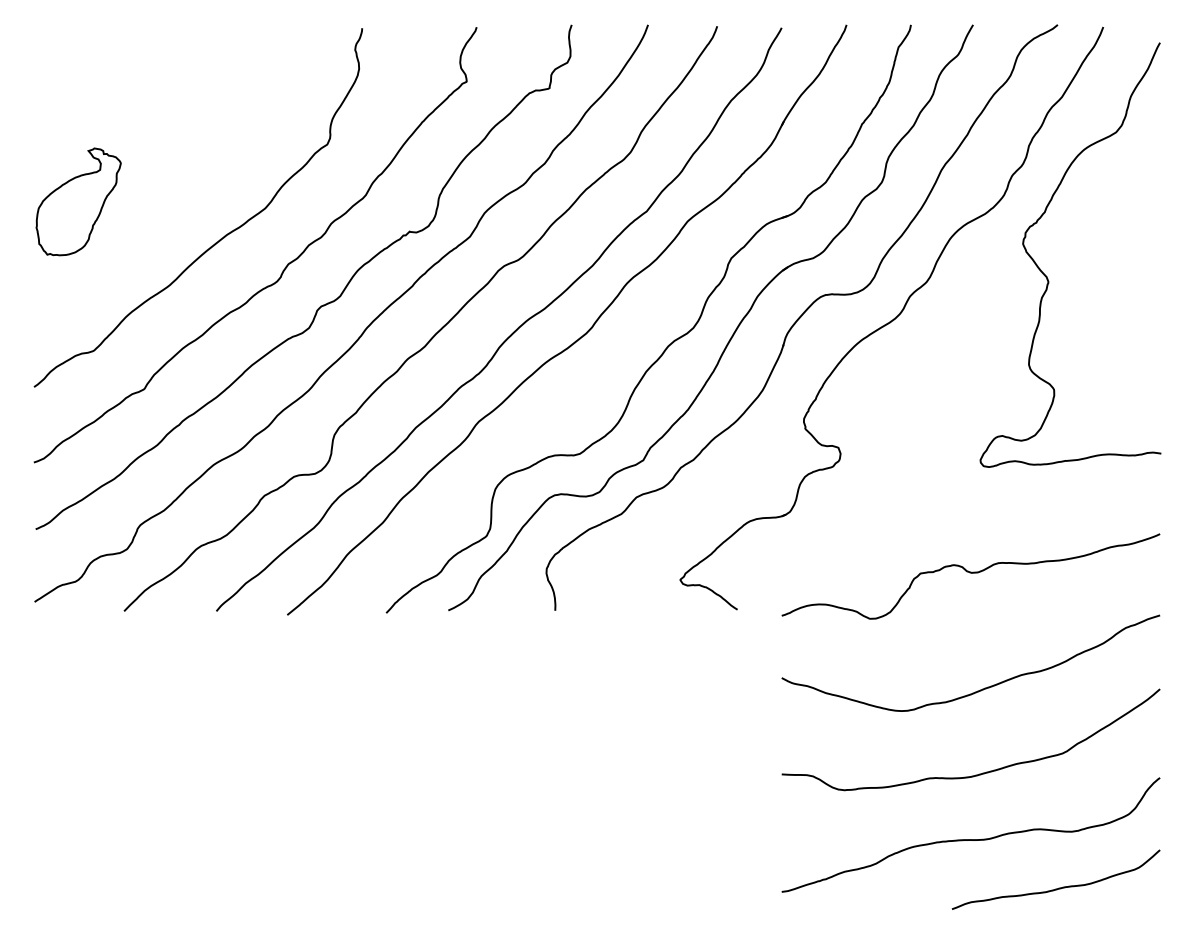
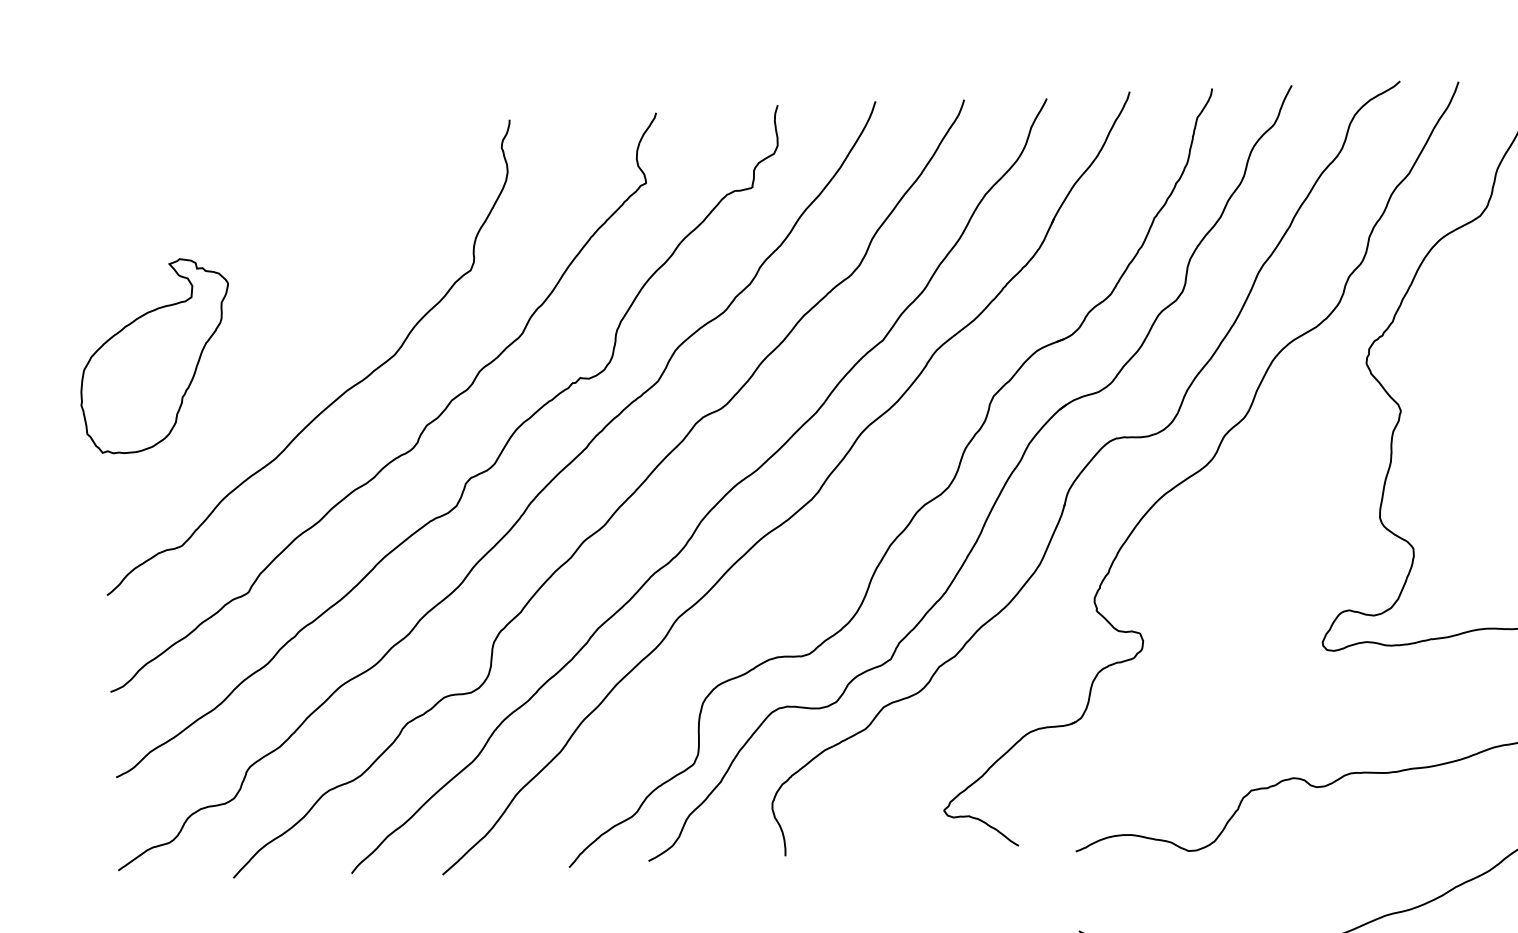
part: (78, 201) -> (154, 355), size x1.4

